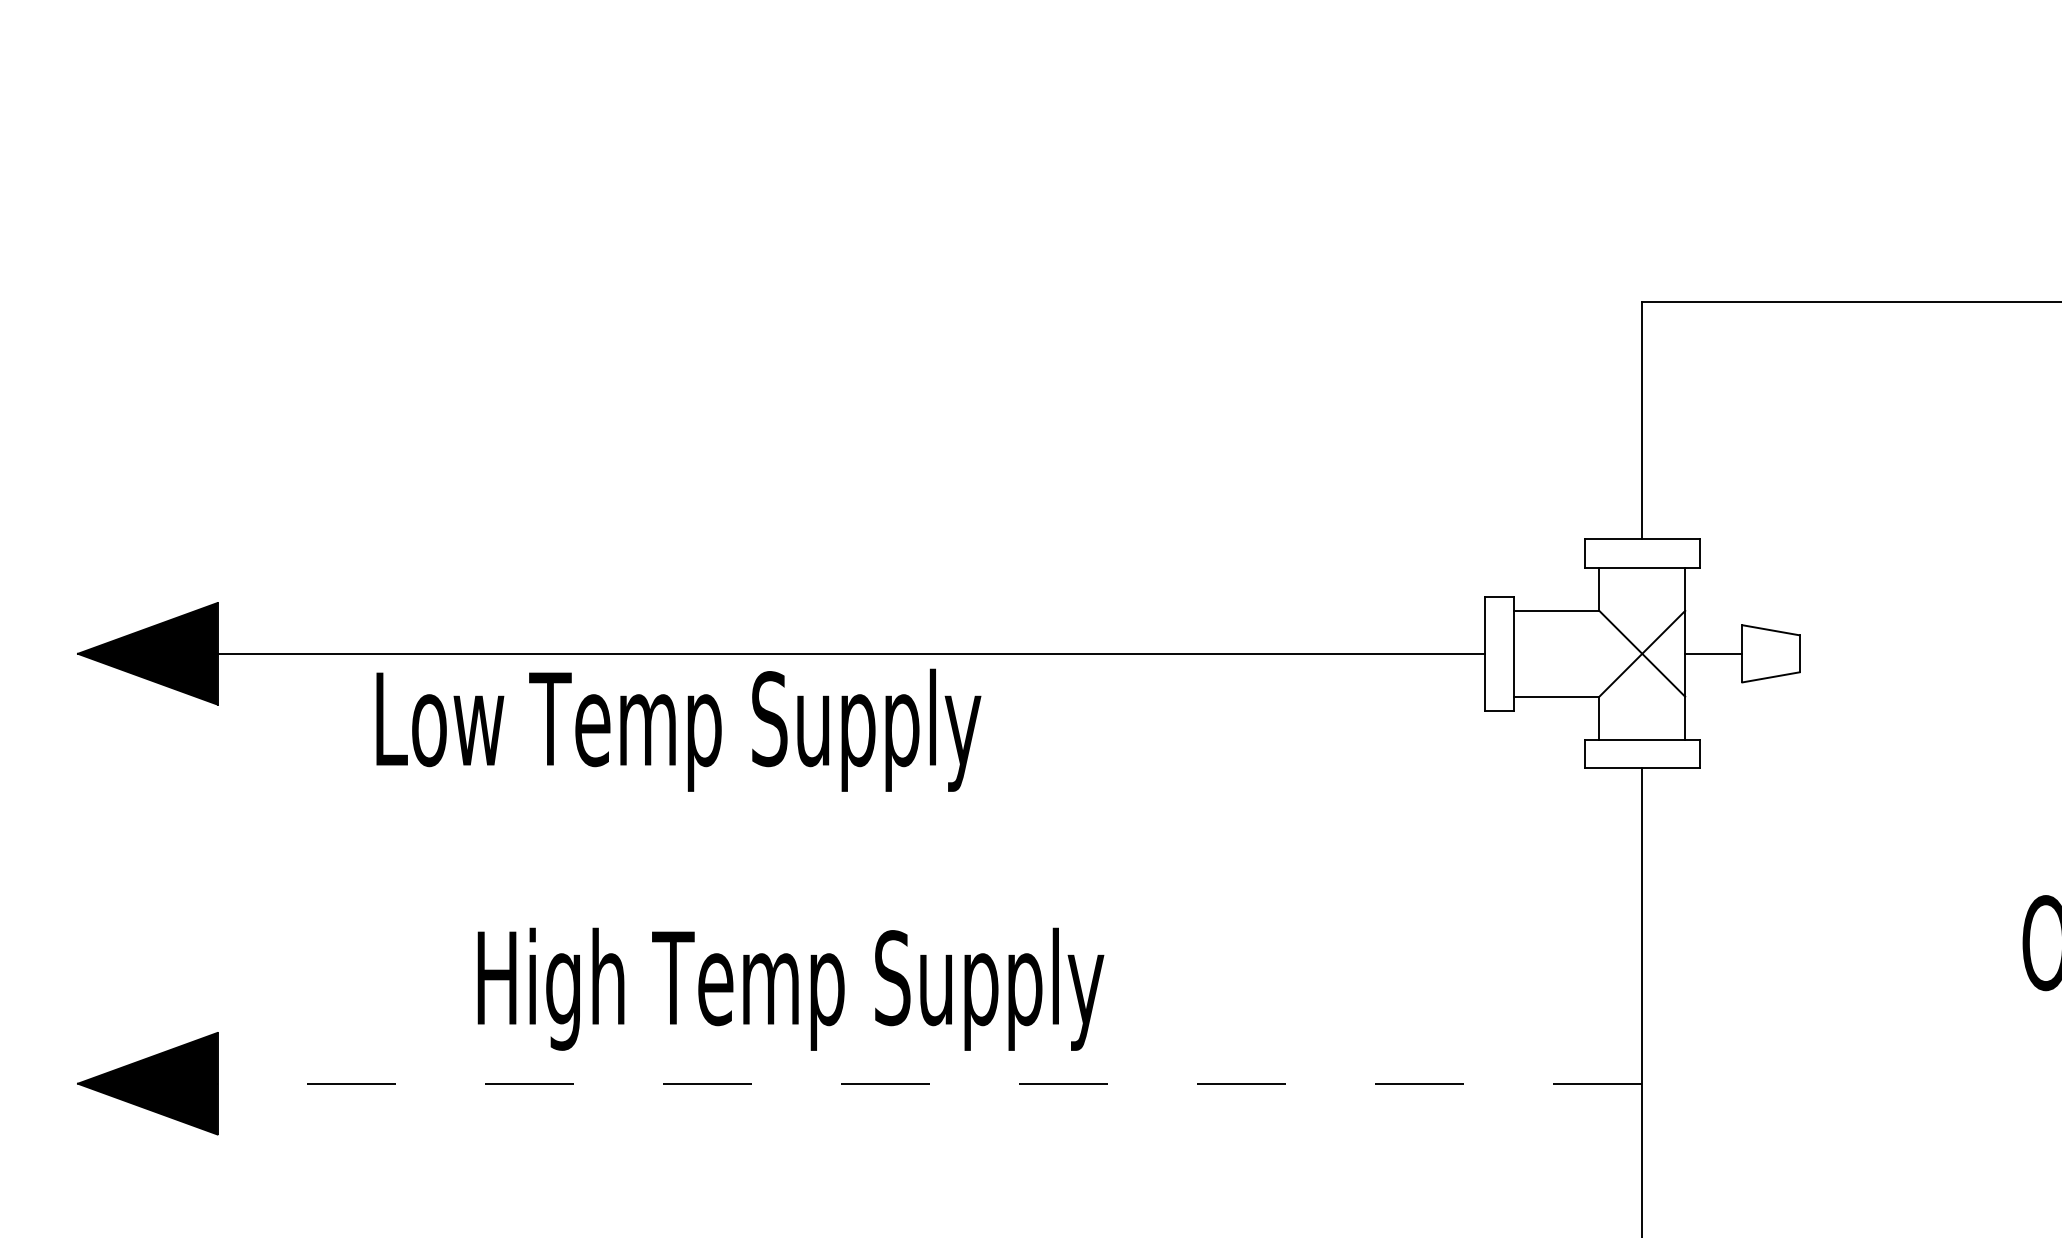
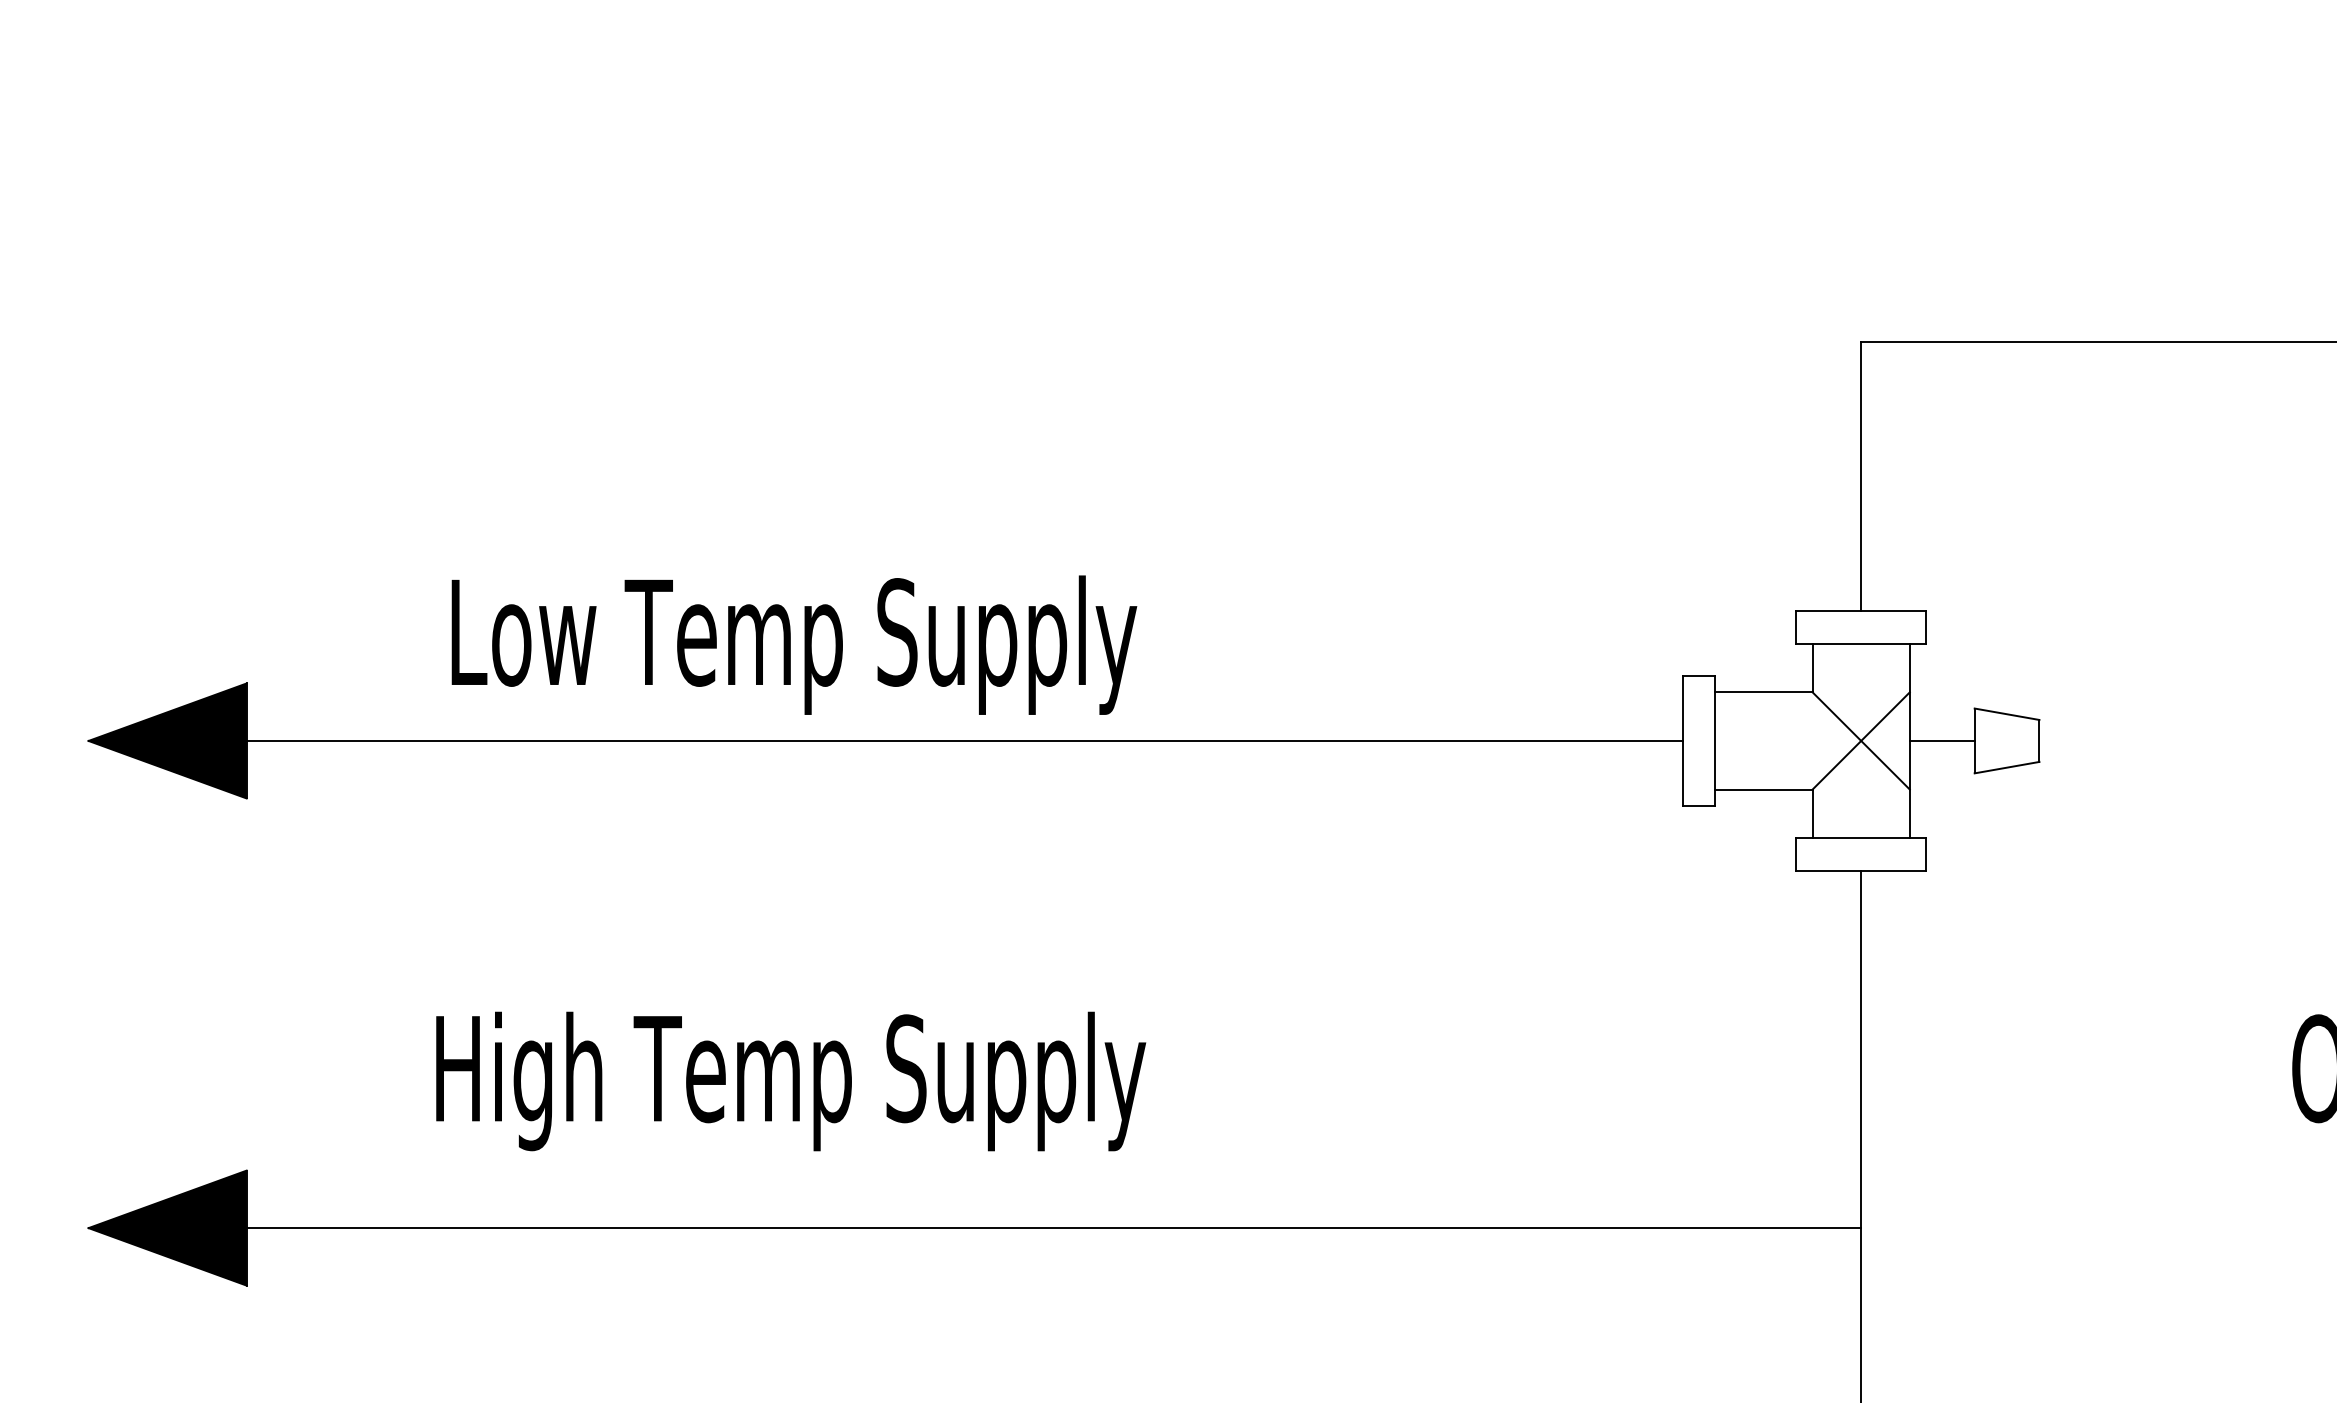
text: (678, 729) -> (793, 644), moved
text: (790, 988) -> (790, 1080), moved
line: (859, 1083) -> (974, 1227), dashed -> solid

